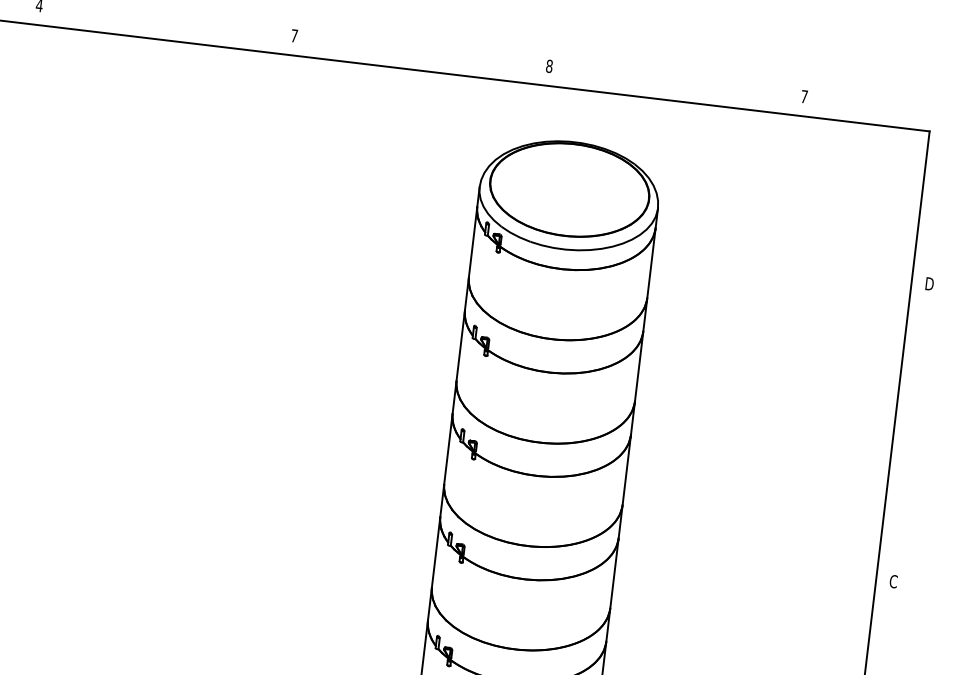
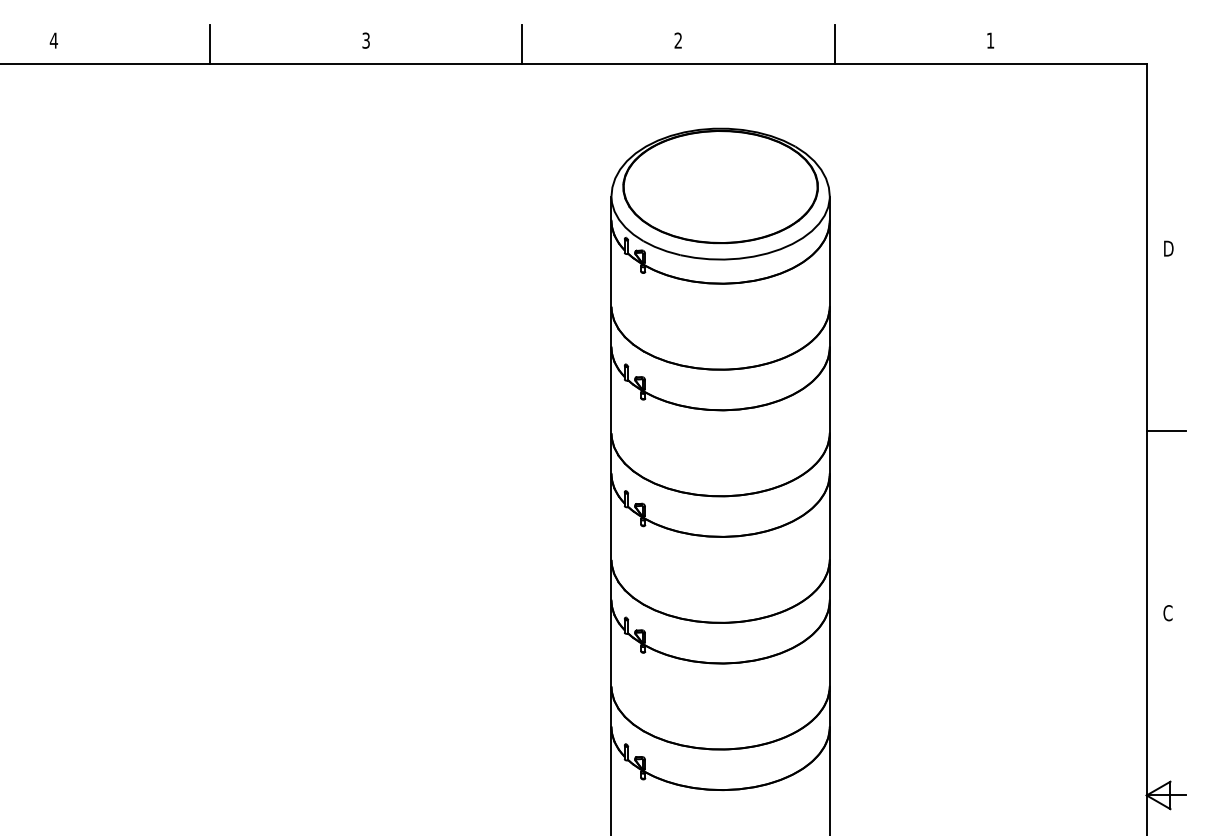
line: (166, 23) -> (210, 44), added
text: (293, 35) -> (365, 40), 7 -> 3
line: (421, 54) -> (522, 44), added
text: (549, 66) -> (678, 40), 8 -> 2
line: (676, 84) -> (834, 44), added
text: (804, 96) -> (990, 40), 7 -> 1
line: (910, 432) -> (1166, 430), added

